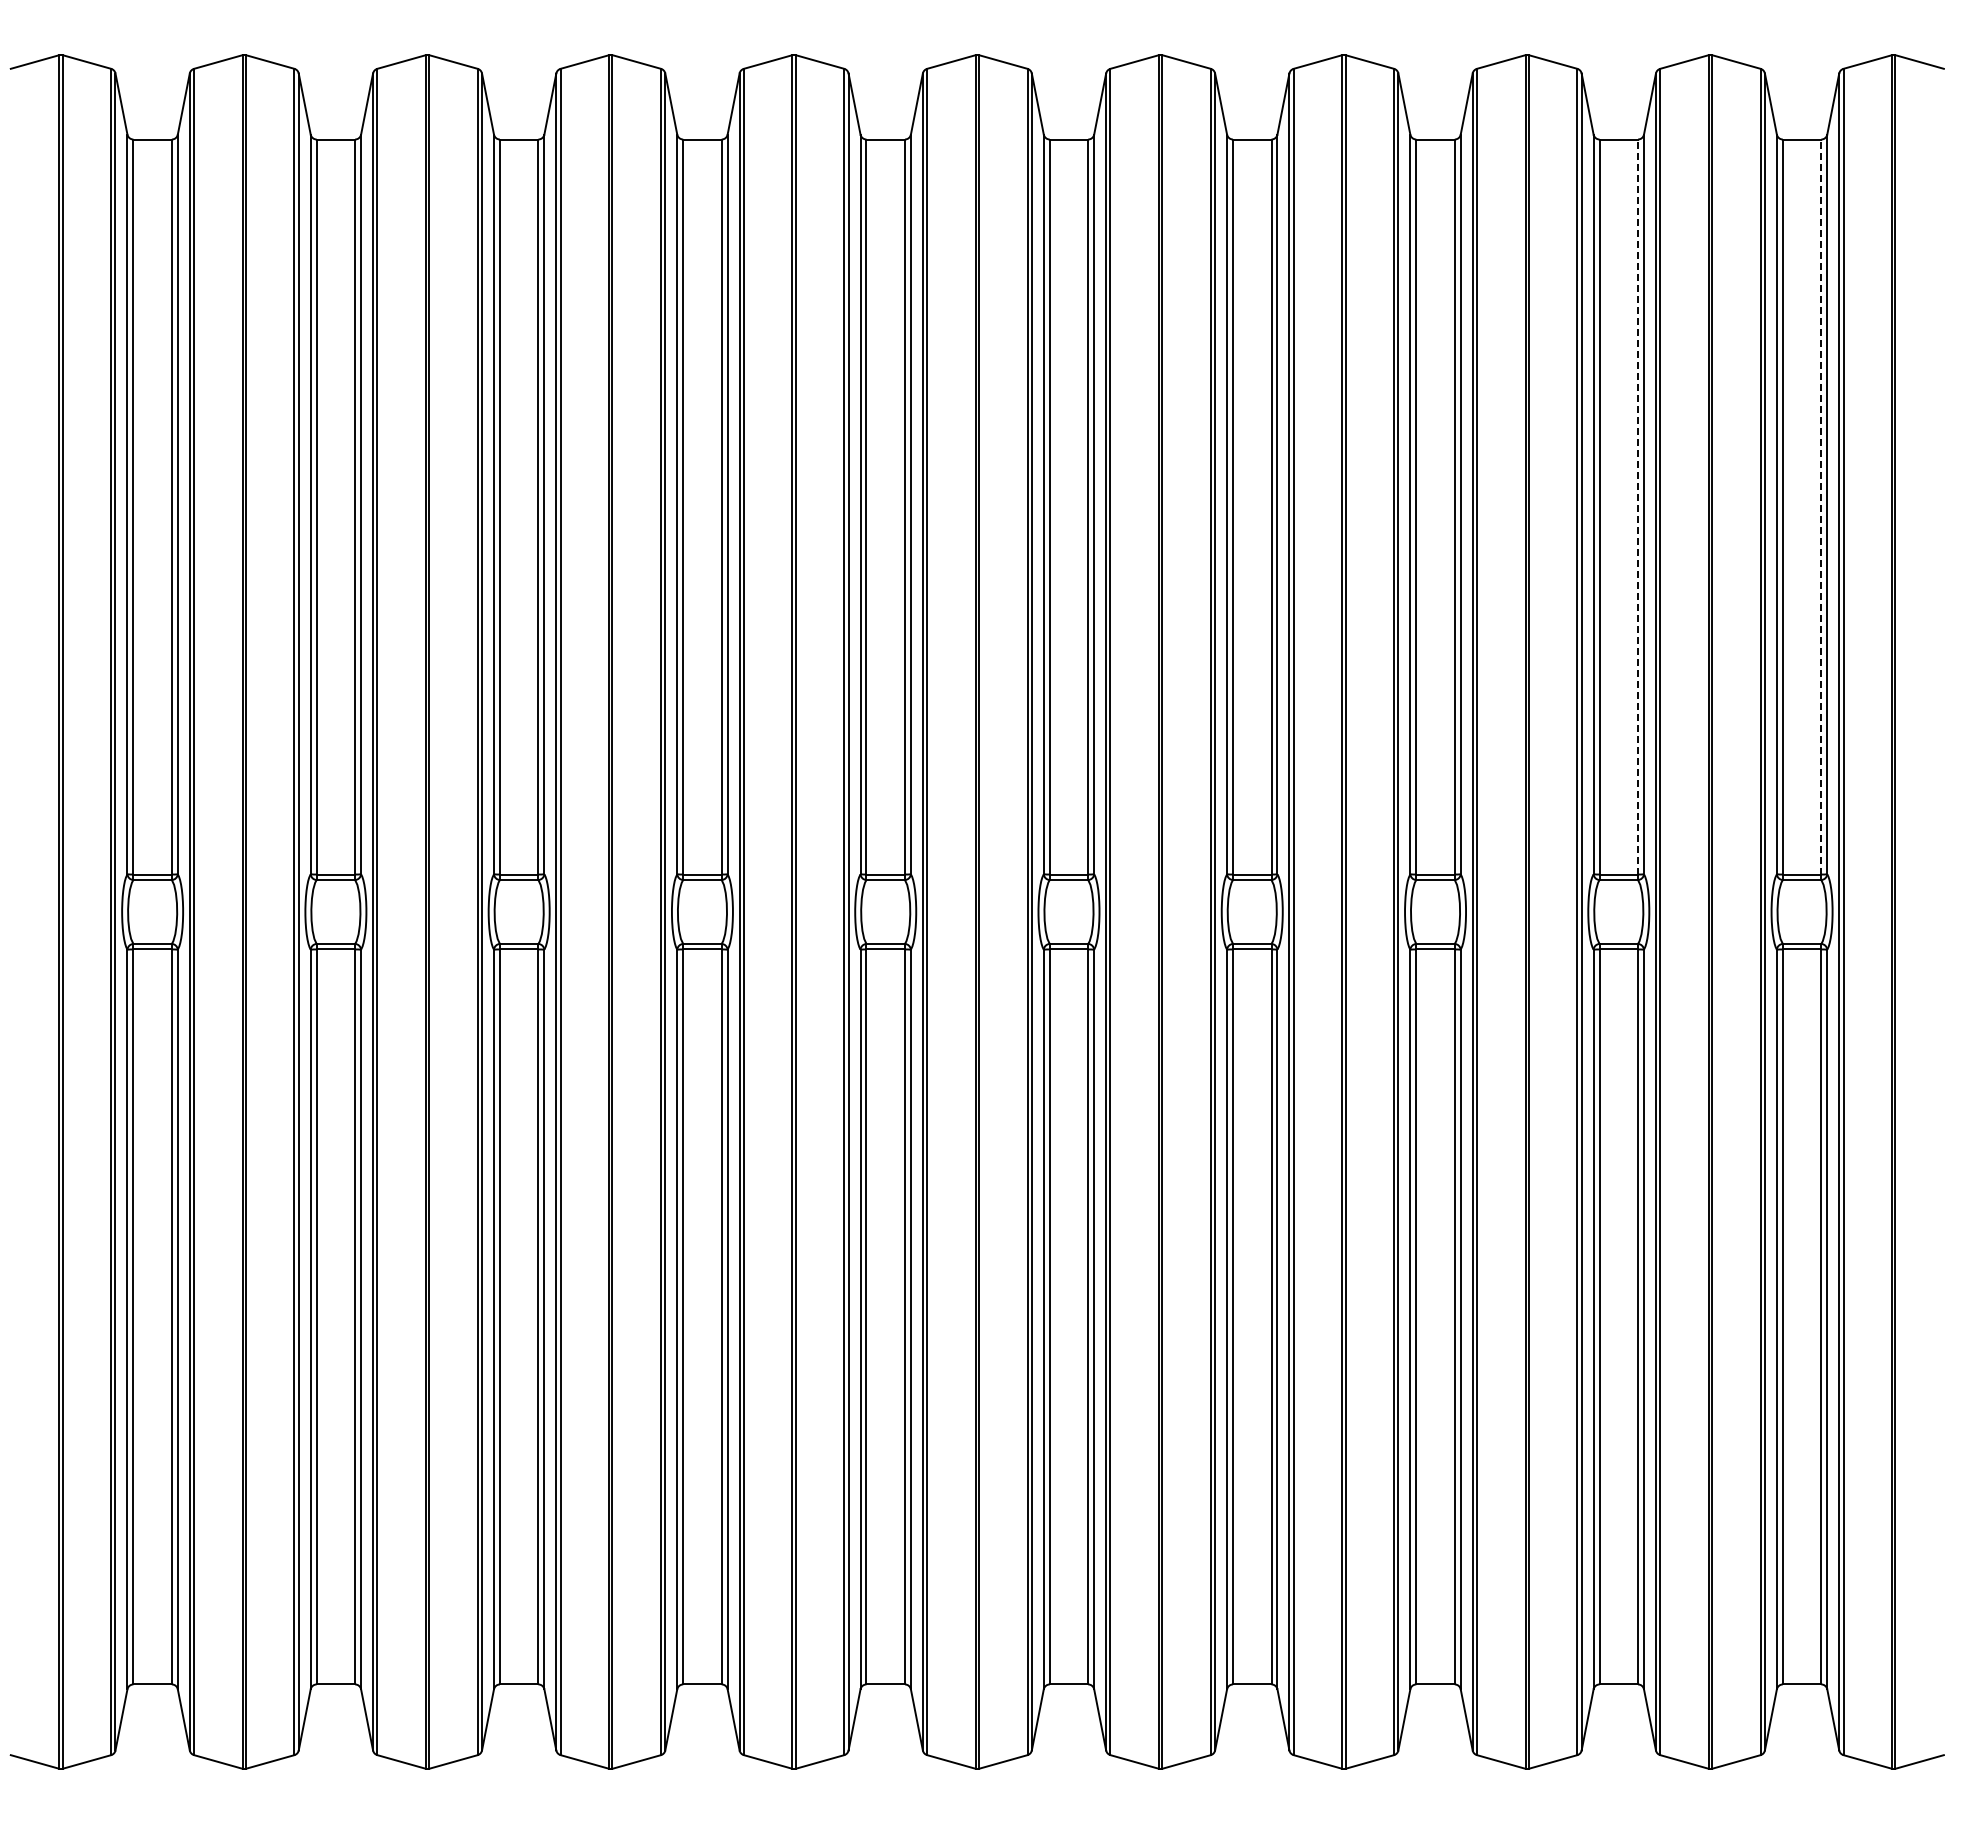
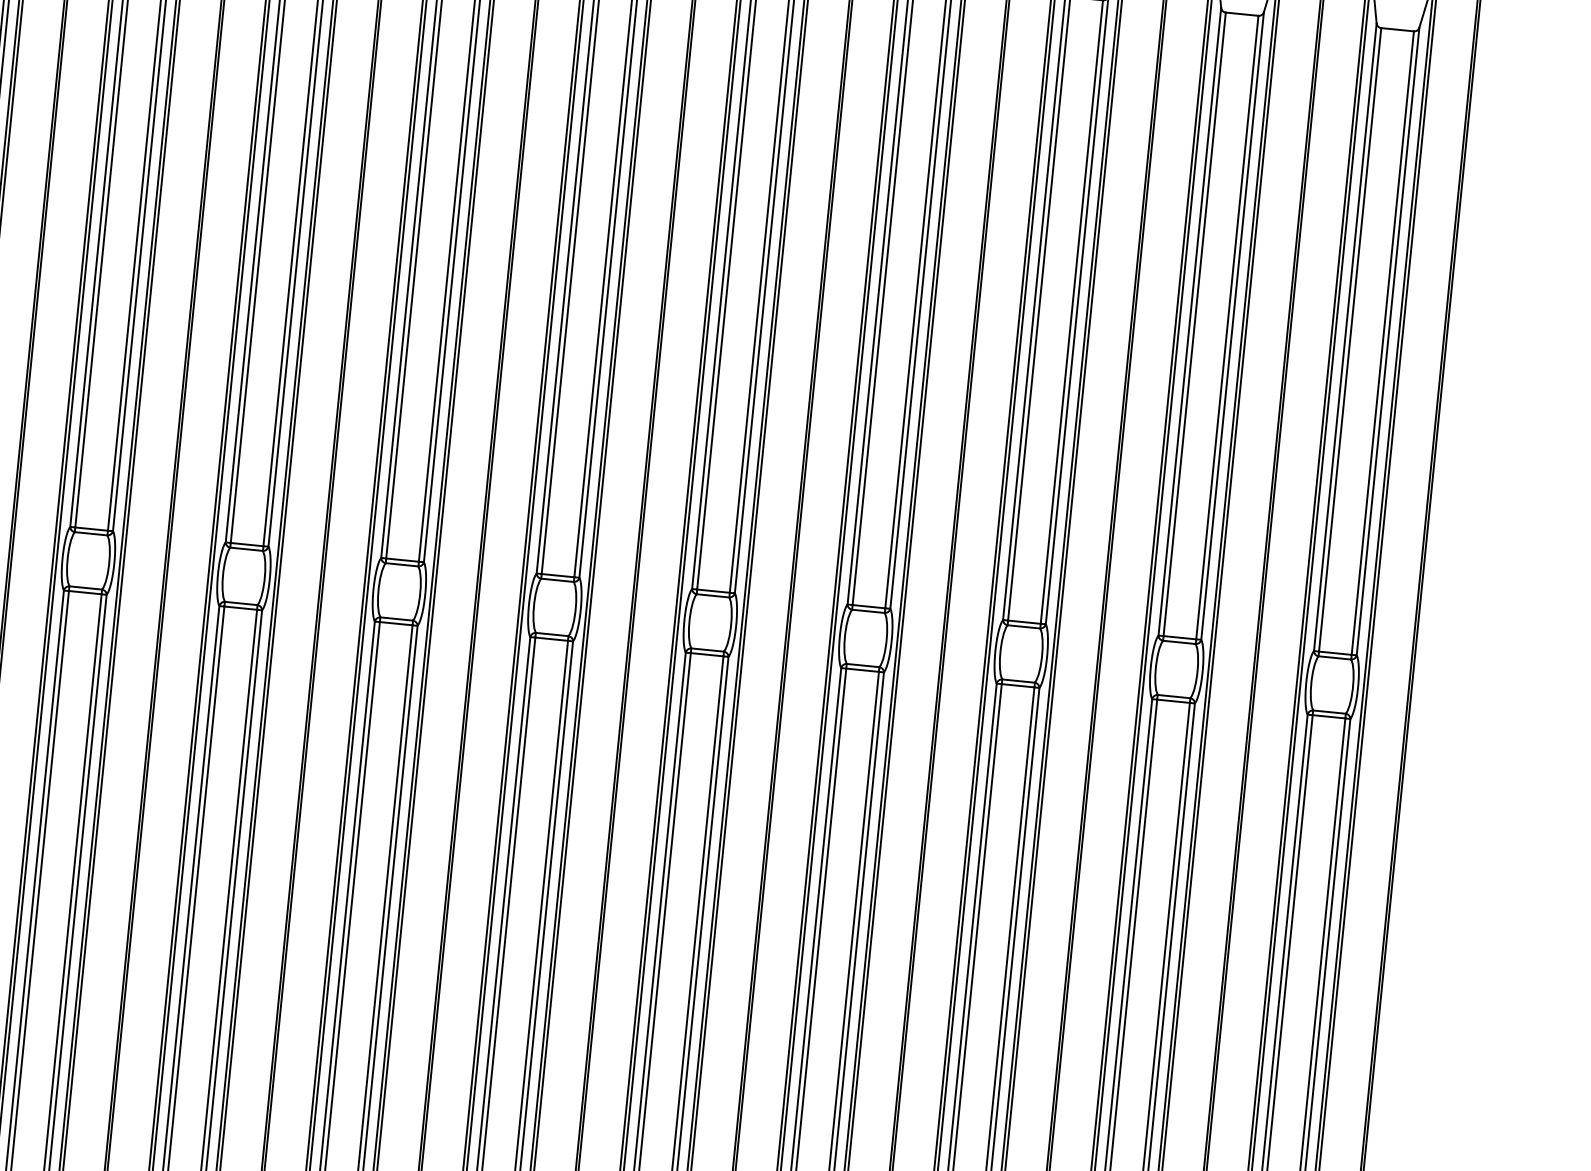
line: (1638, 507) -> (1227, 328), dashed -> solid
line: (1821, 507) -> (1382, 343), dashed -> solid

